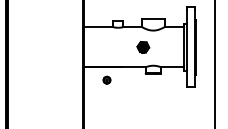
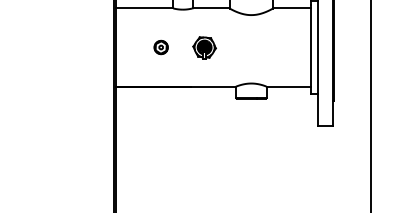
part: (143, 46) -> (204, 46), moved
part: (106, 79) -> (160, 46), moved

